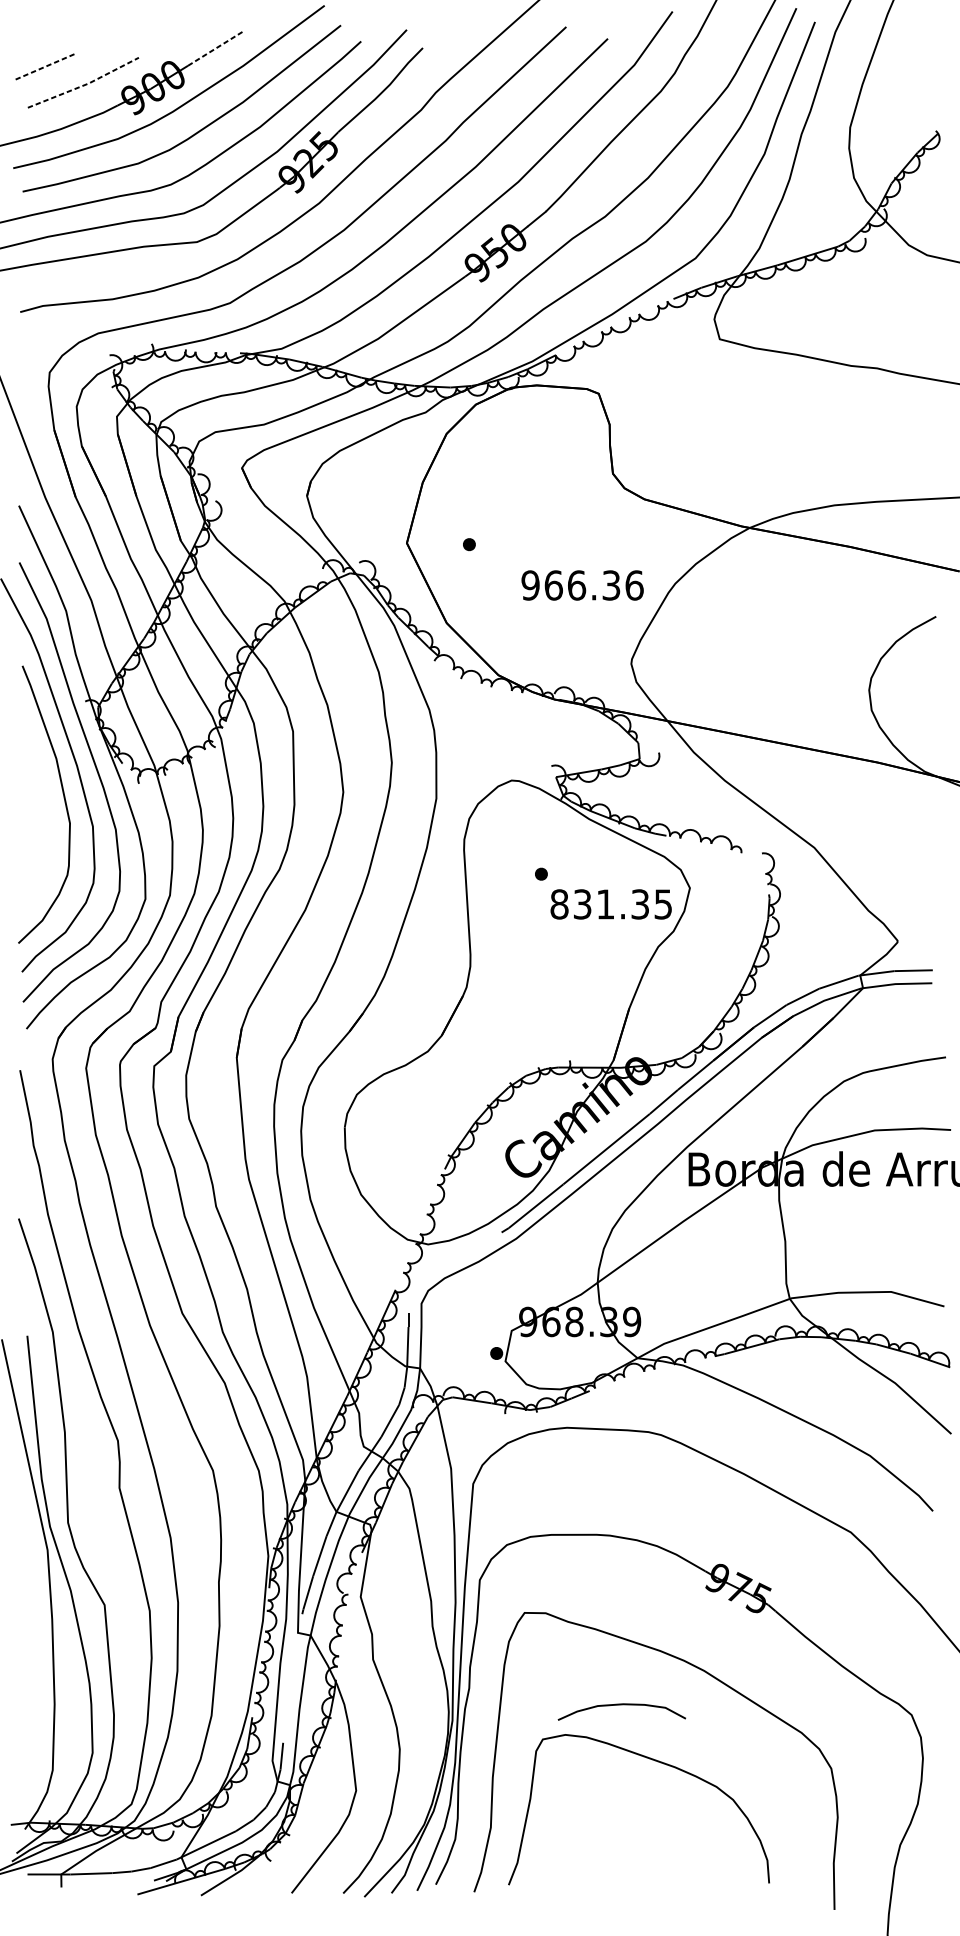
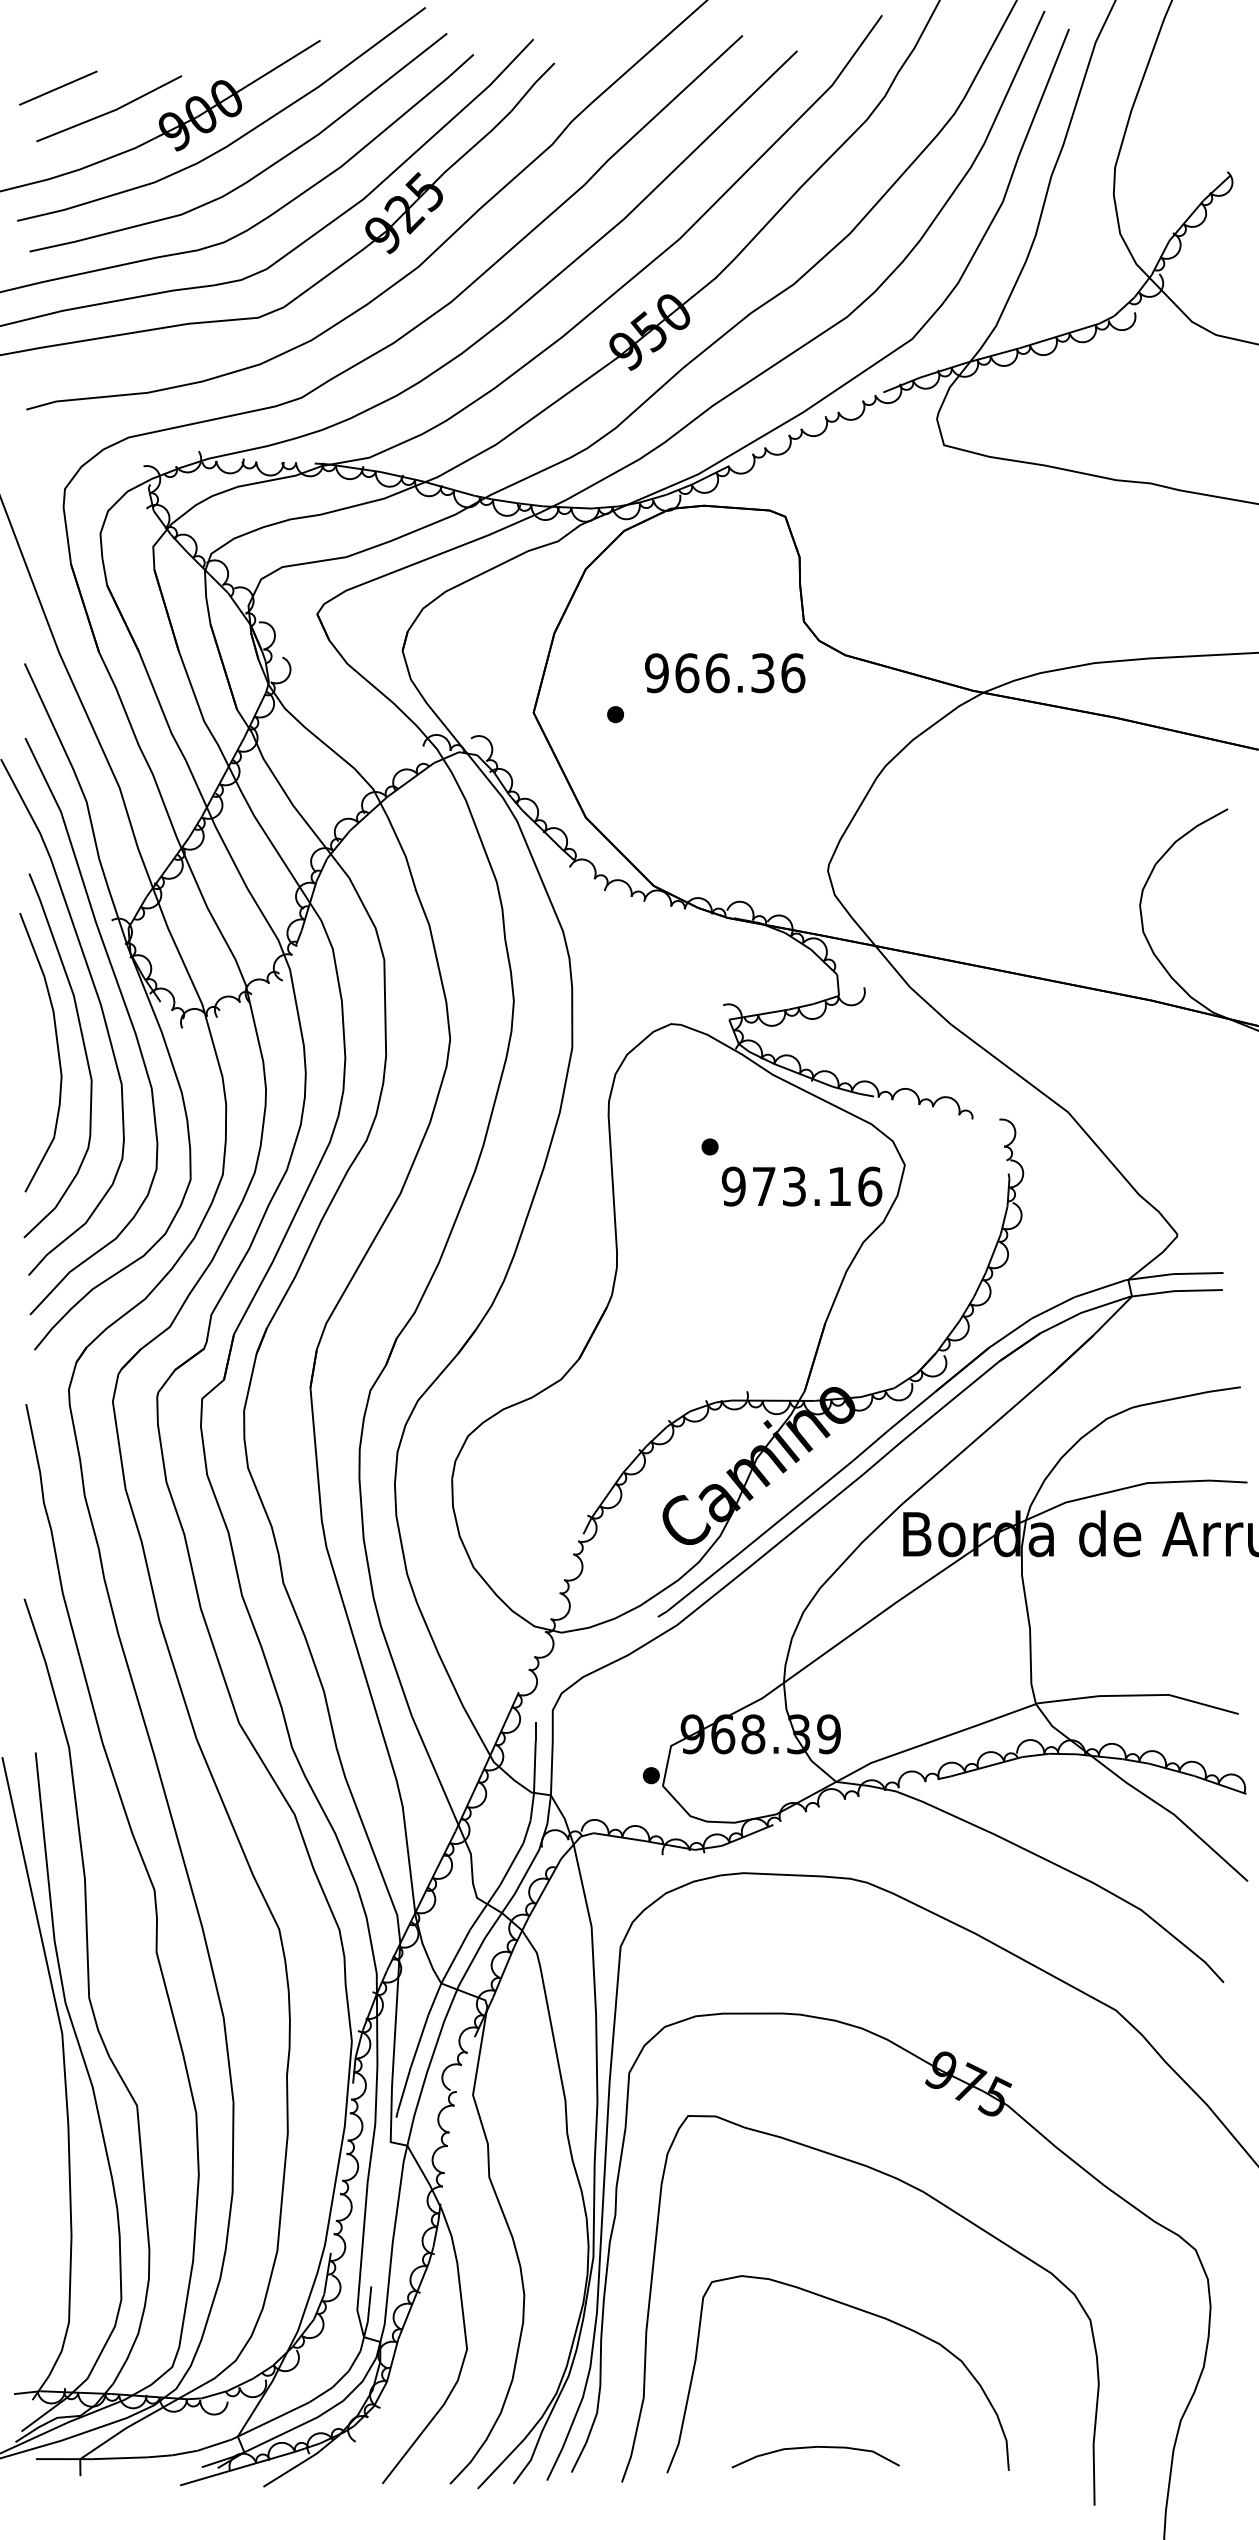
line: (216, 48) -> (283, 63), dashed -> solid
line: (44, 67) -> (58, 88), dashed -> solid
line: (84, 84) -> (110, 111), dashed -> solid
text: (582, 585) -> (725, 673), moved
curve: (43, 802) -> (57, 1052), added
text: (611, 904) -> (801, 1186), 831.35 -> 973.16
curve: (619, 1705) -> (812, 2448), moved

